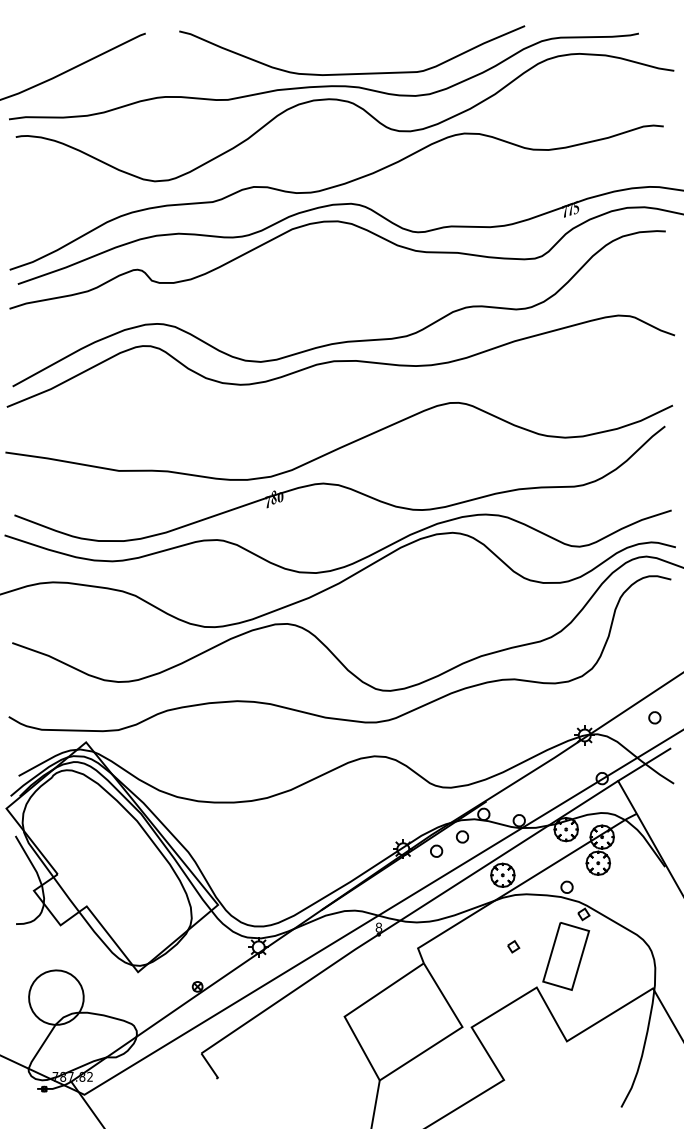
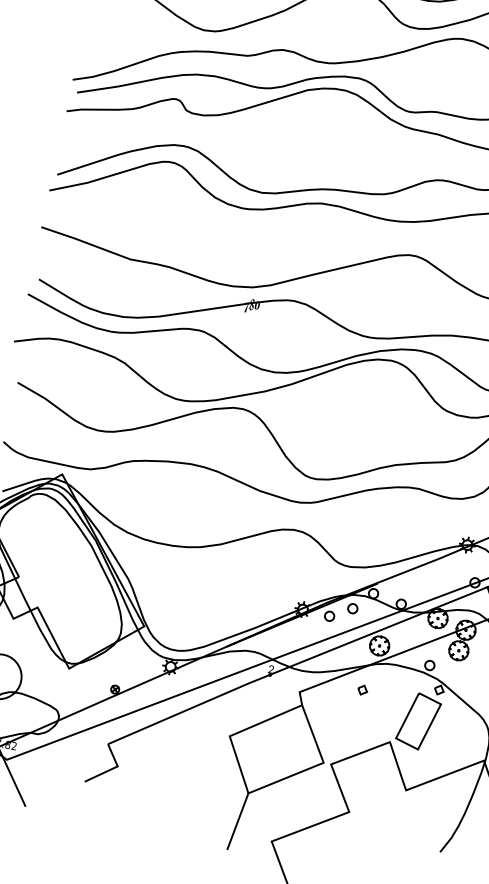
text: (378, 927) -> (270, 669), 8 -> 2
part: (513, 946) -> (362, 689), moved
line: (199, 1090) -> (100, 773), added

